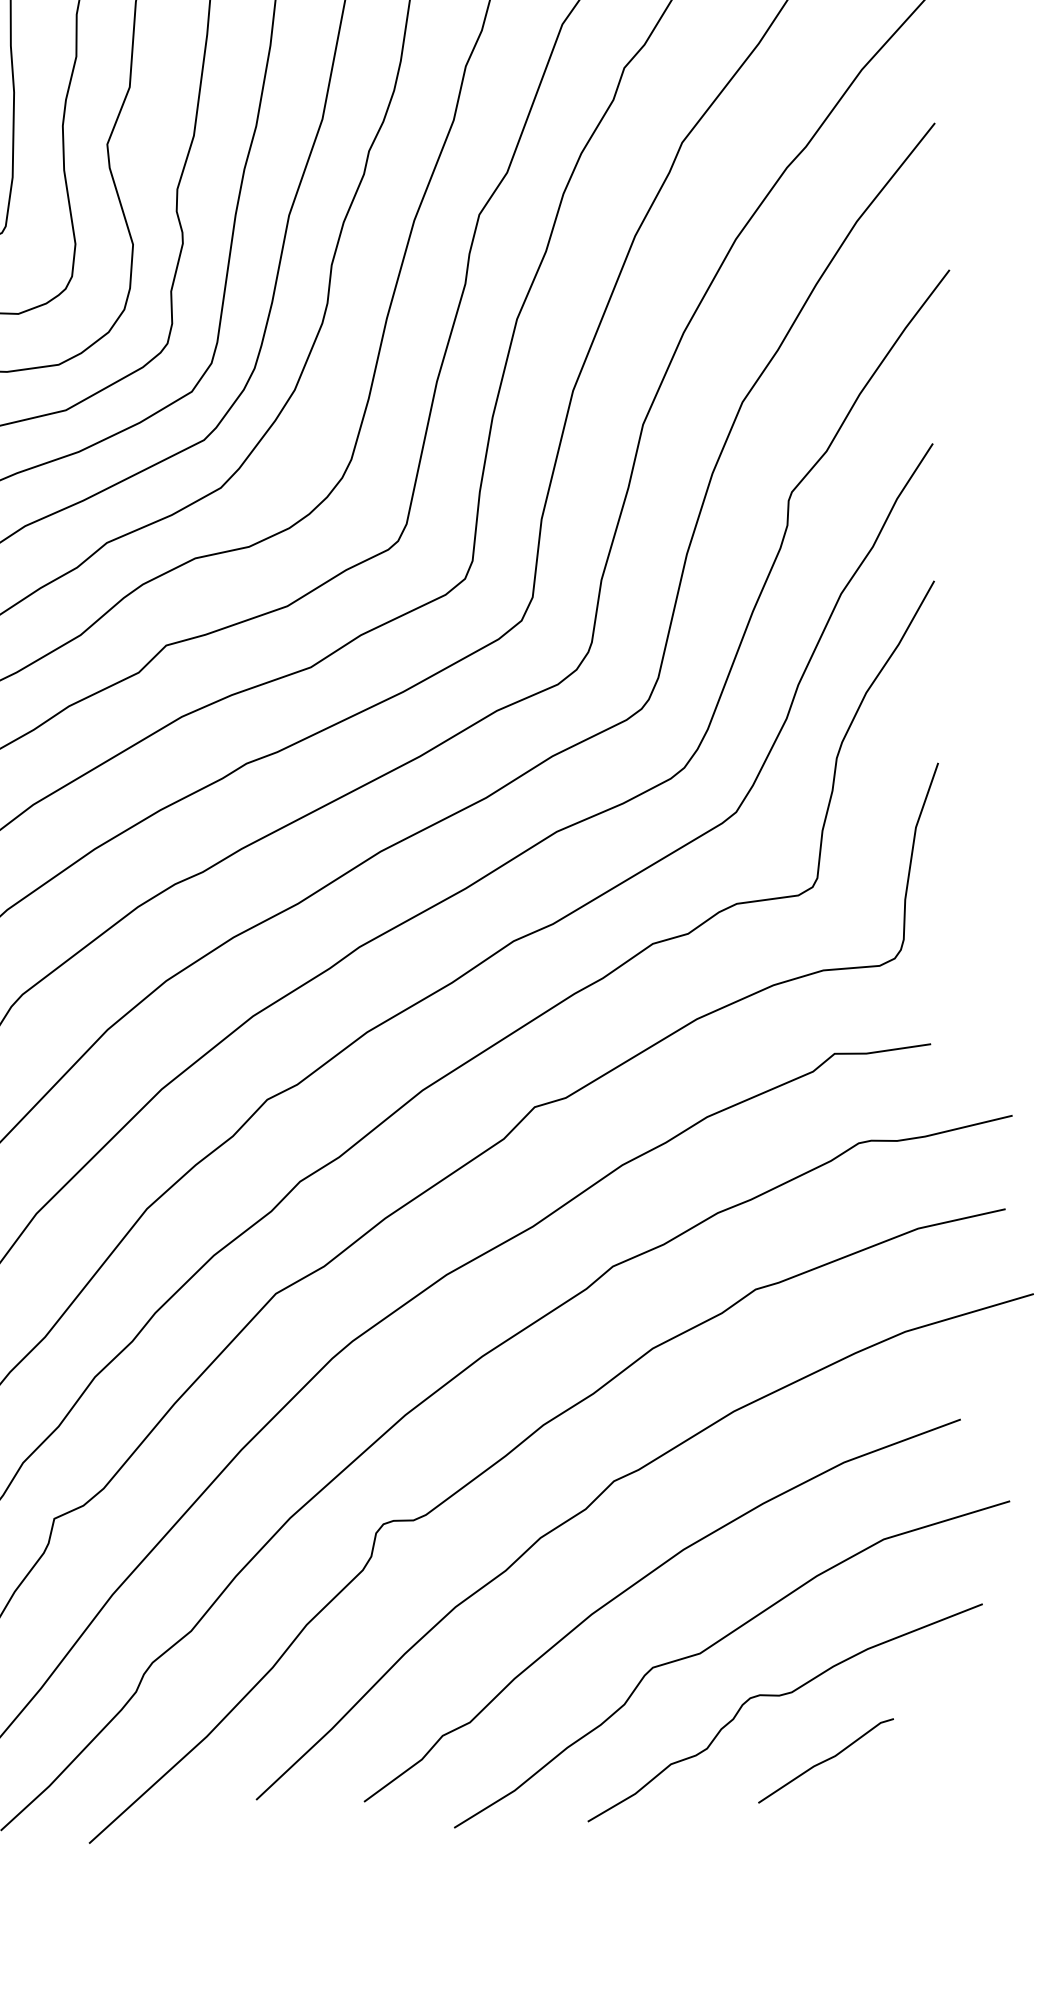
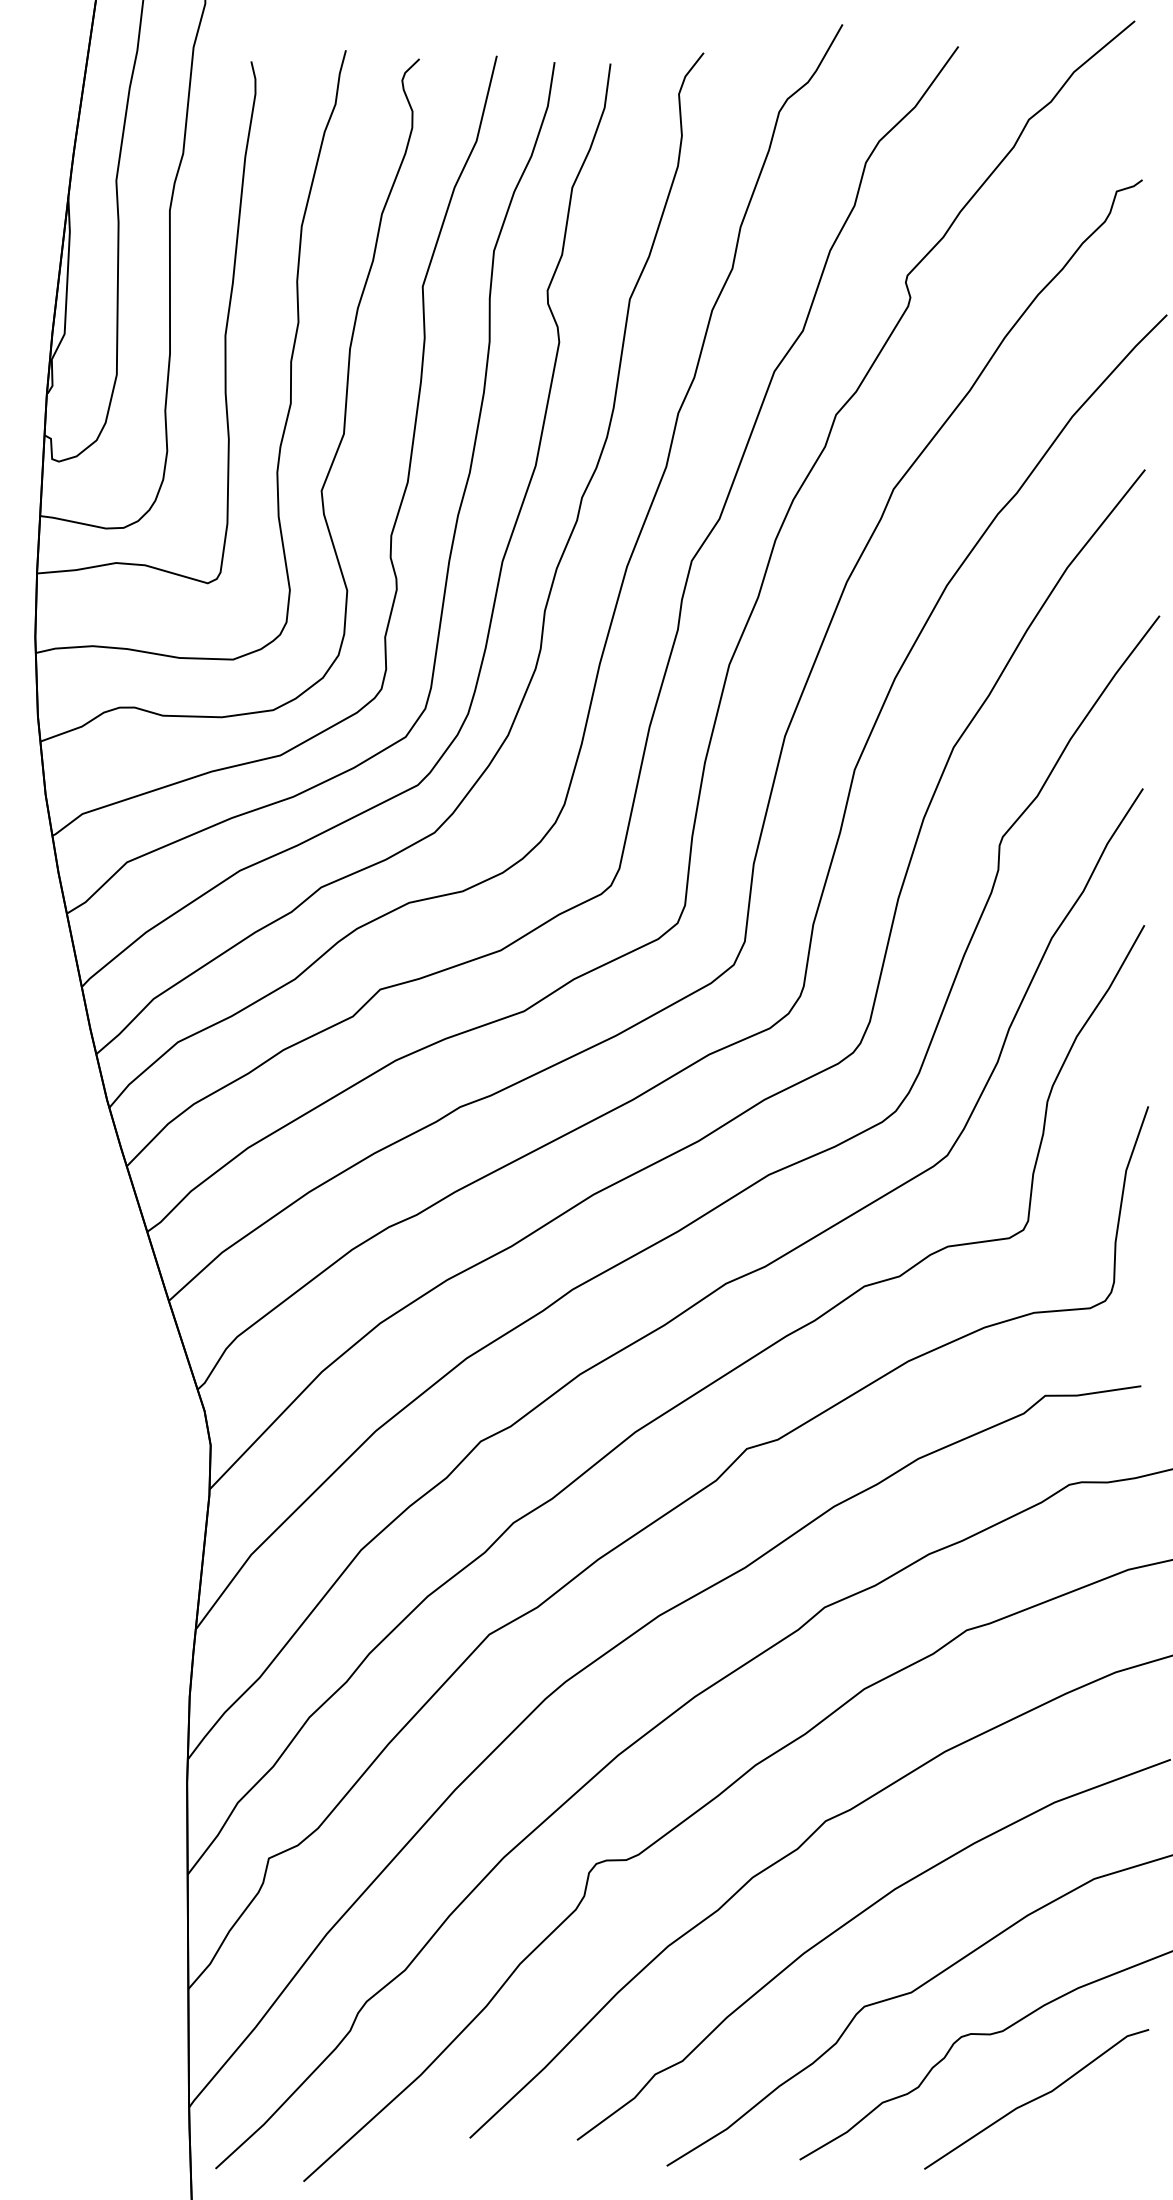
part: (825, 1761) -> (1036, 2099), size x1.67

